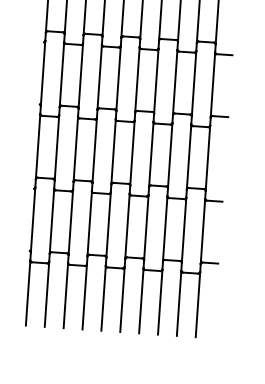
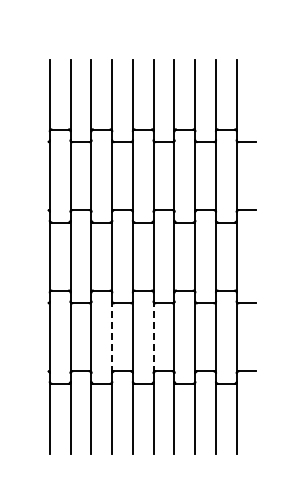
line: (90, 223) -> (112, 337), solid -> dashed
line: (127, 226) -> (153, 337), solid -> dashed

